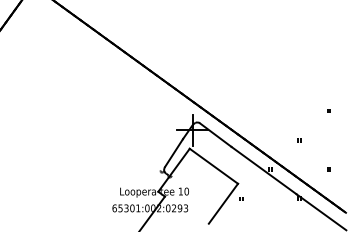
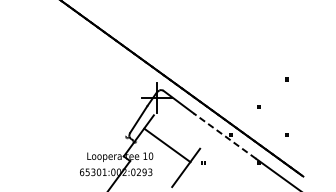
line: (213, 165) -> (167, 144), moved
line: (263, 170) -> (224, 136), solid -> dashed

